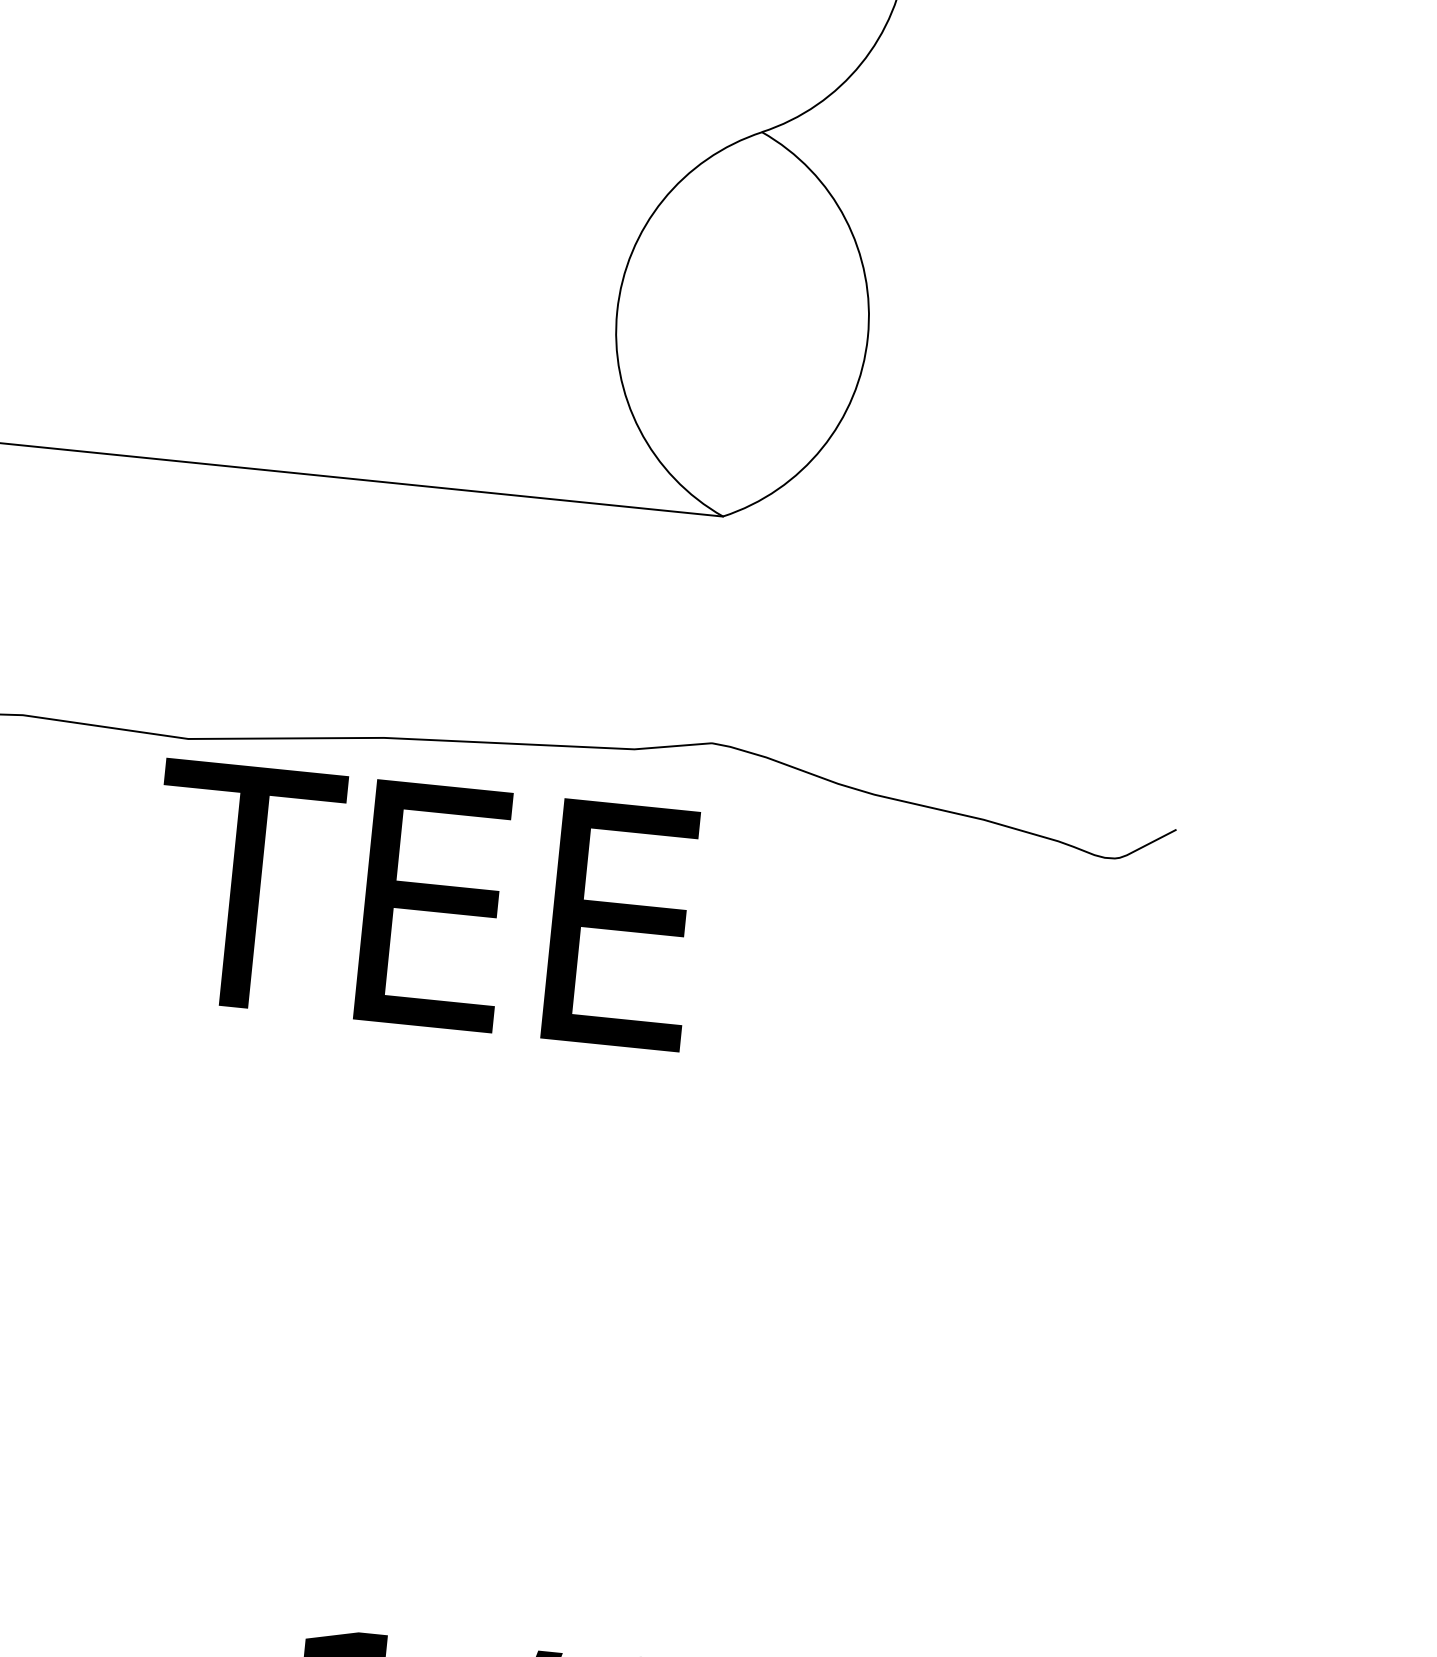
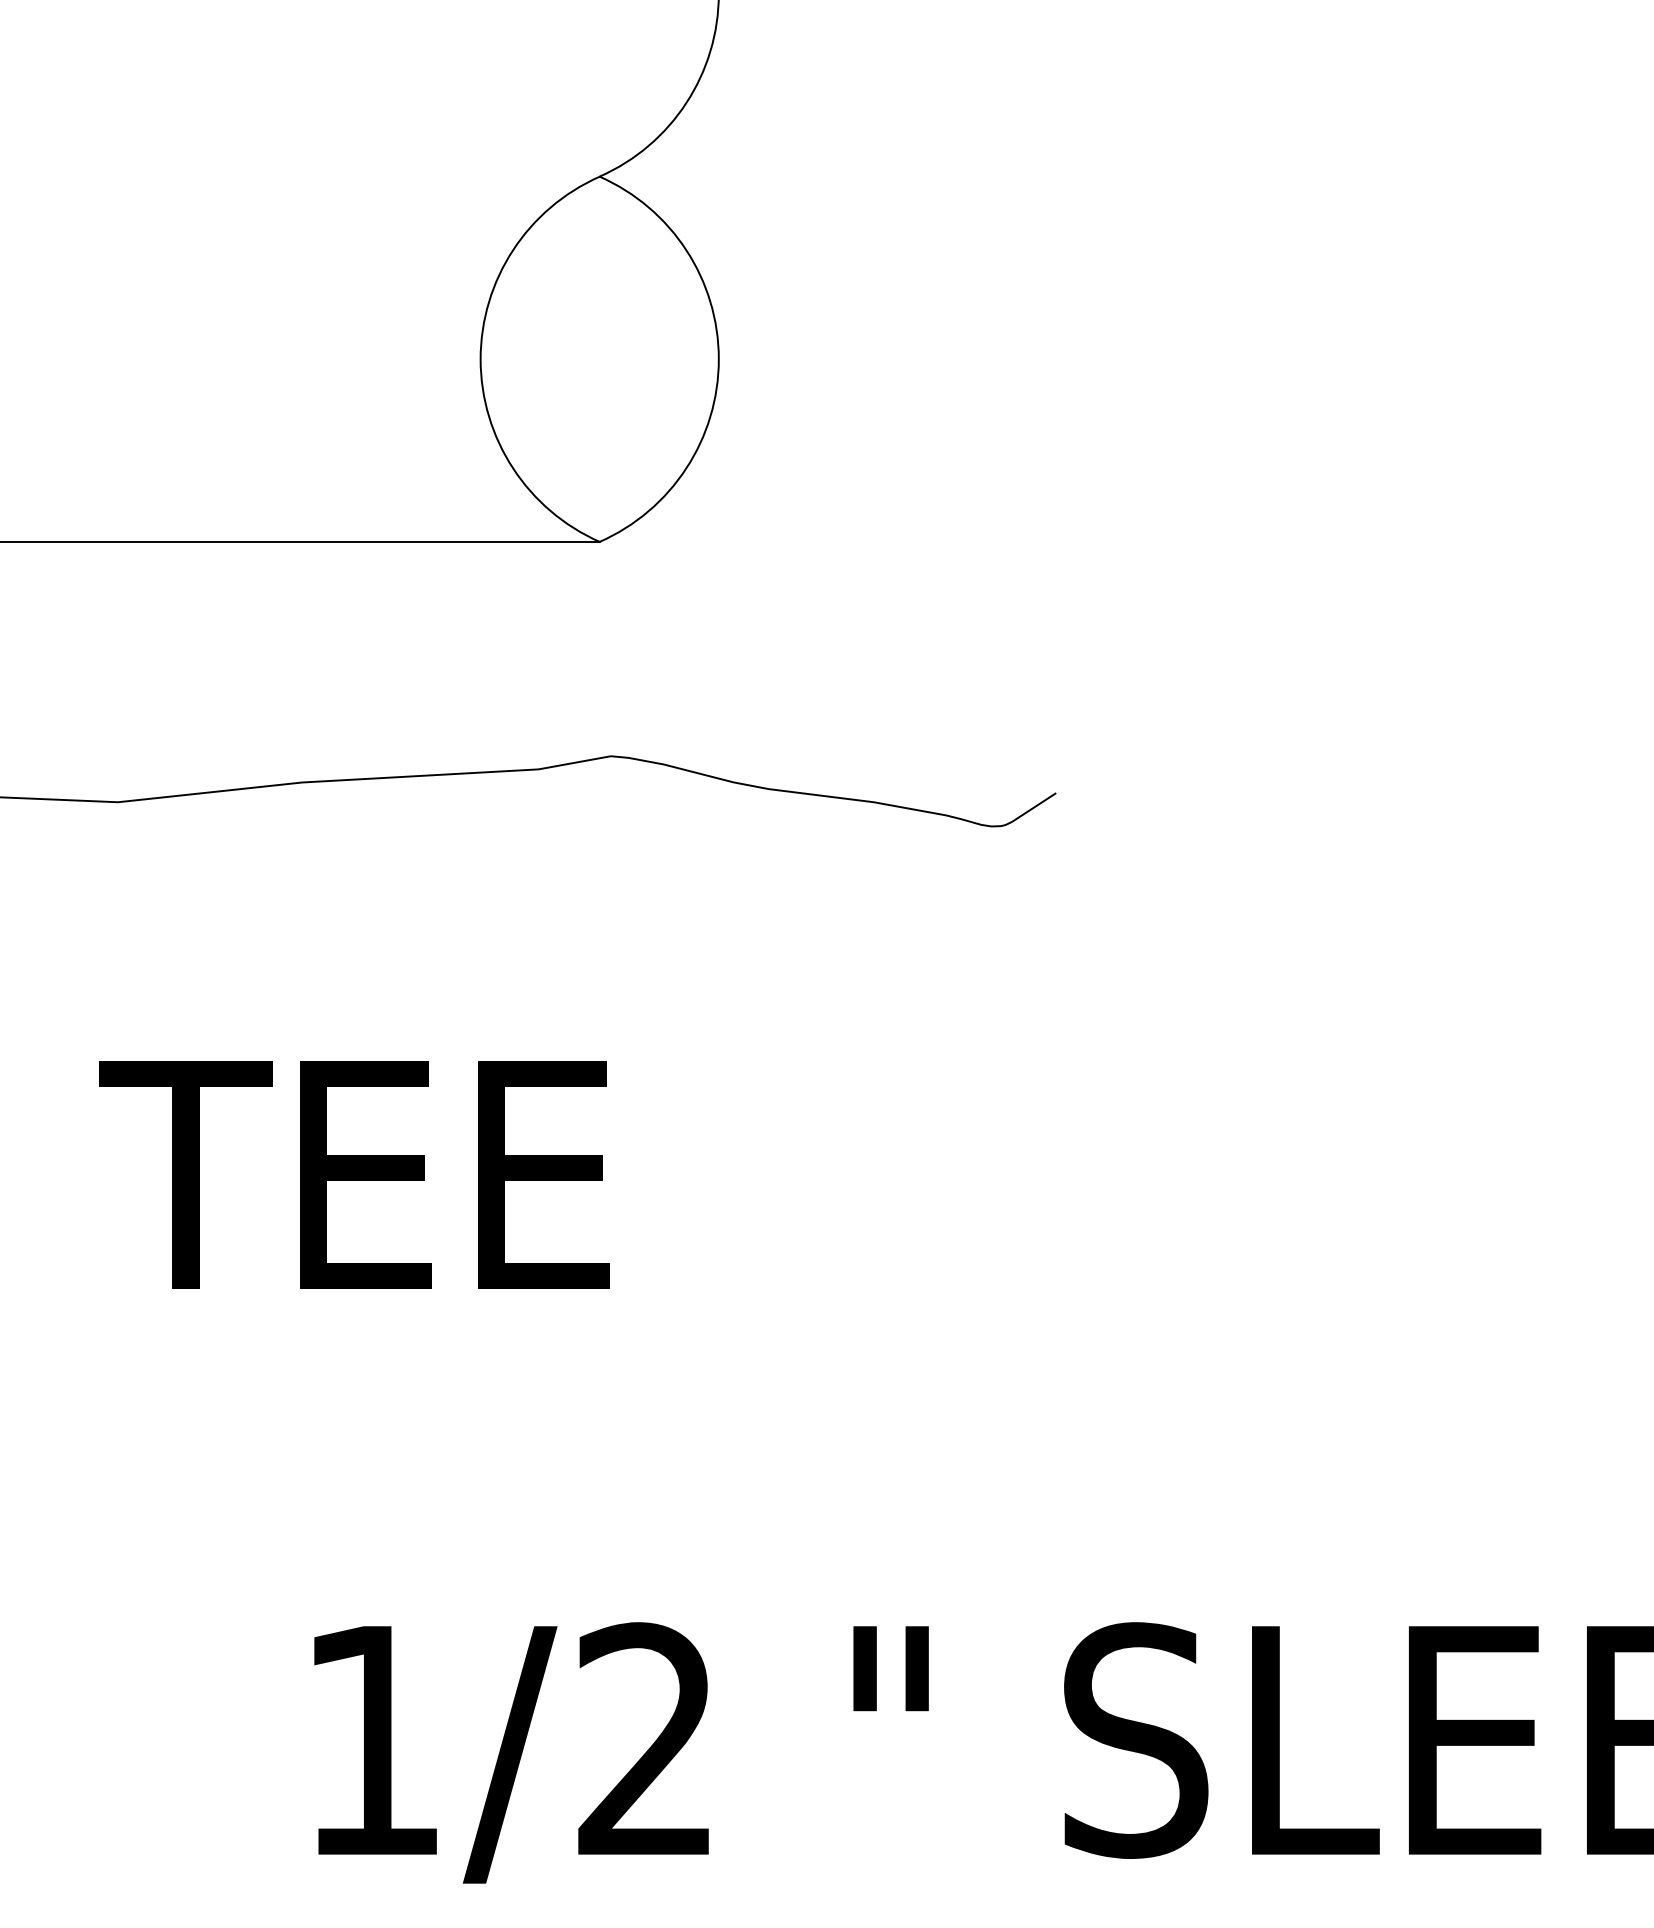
text: (422, 904) -> (354, 1174), moved

